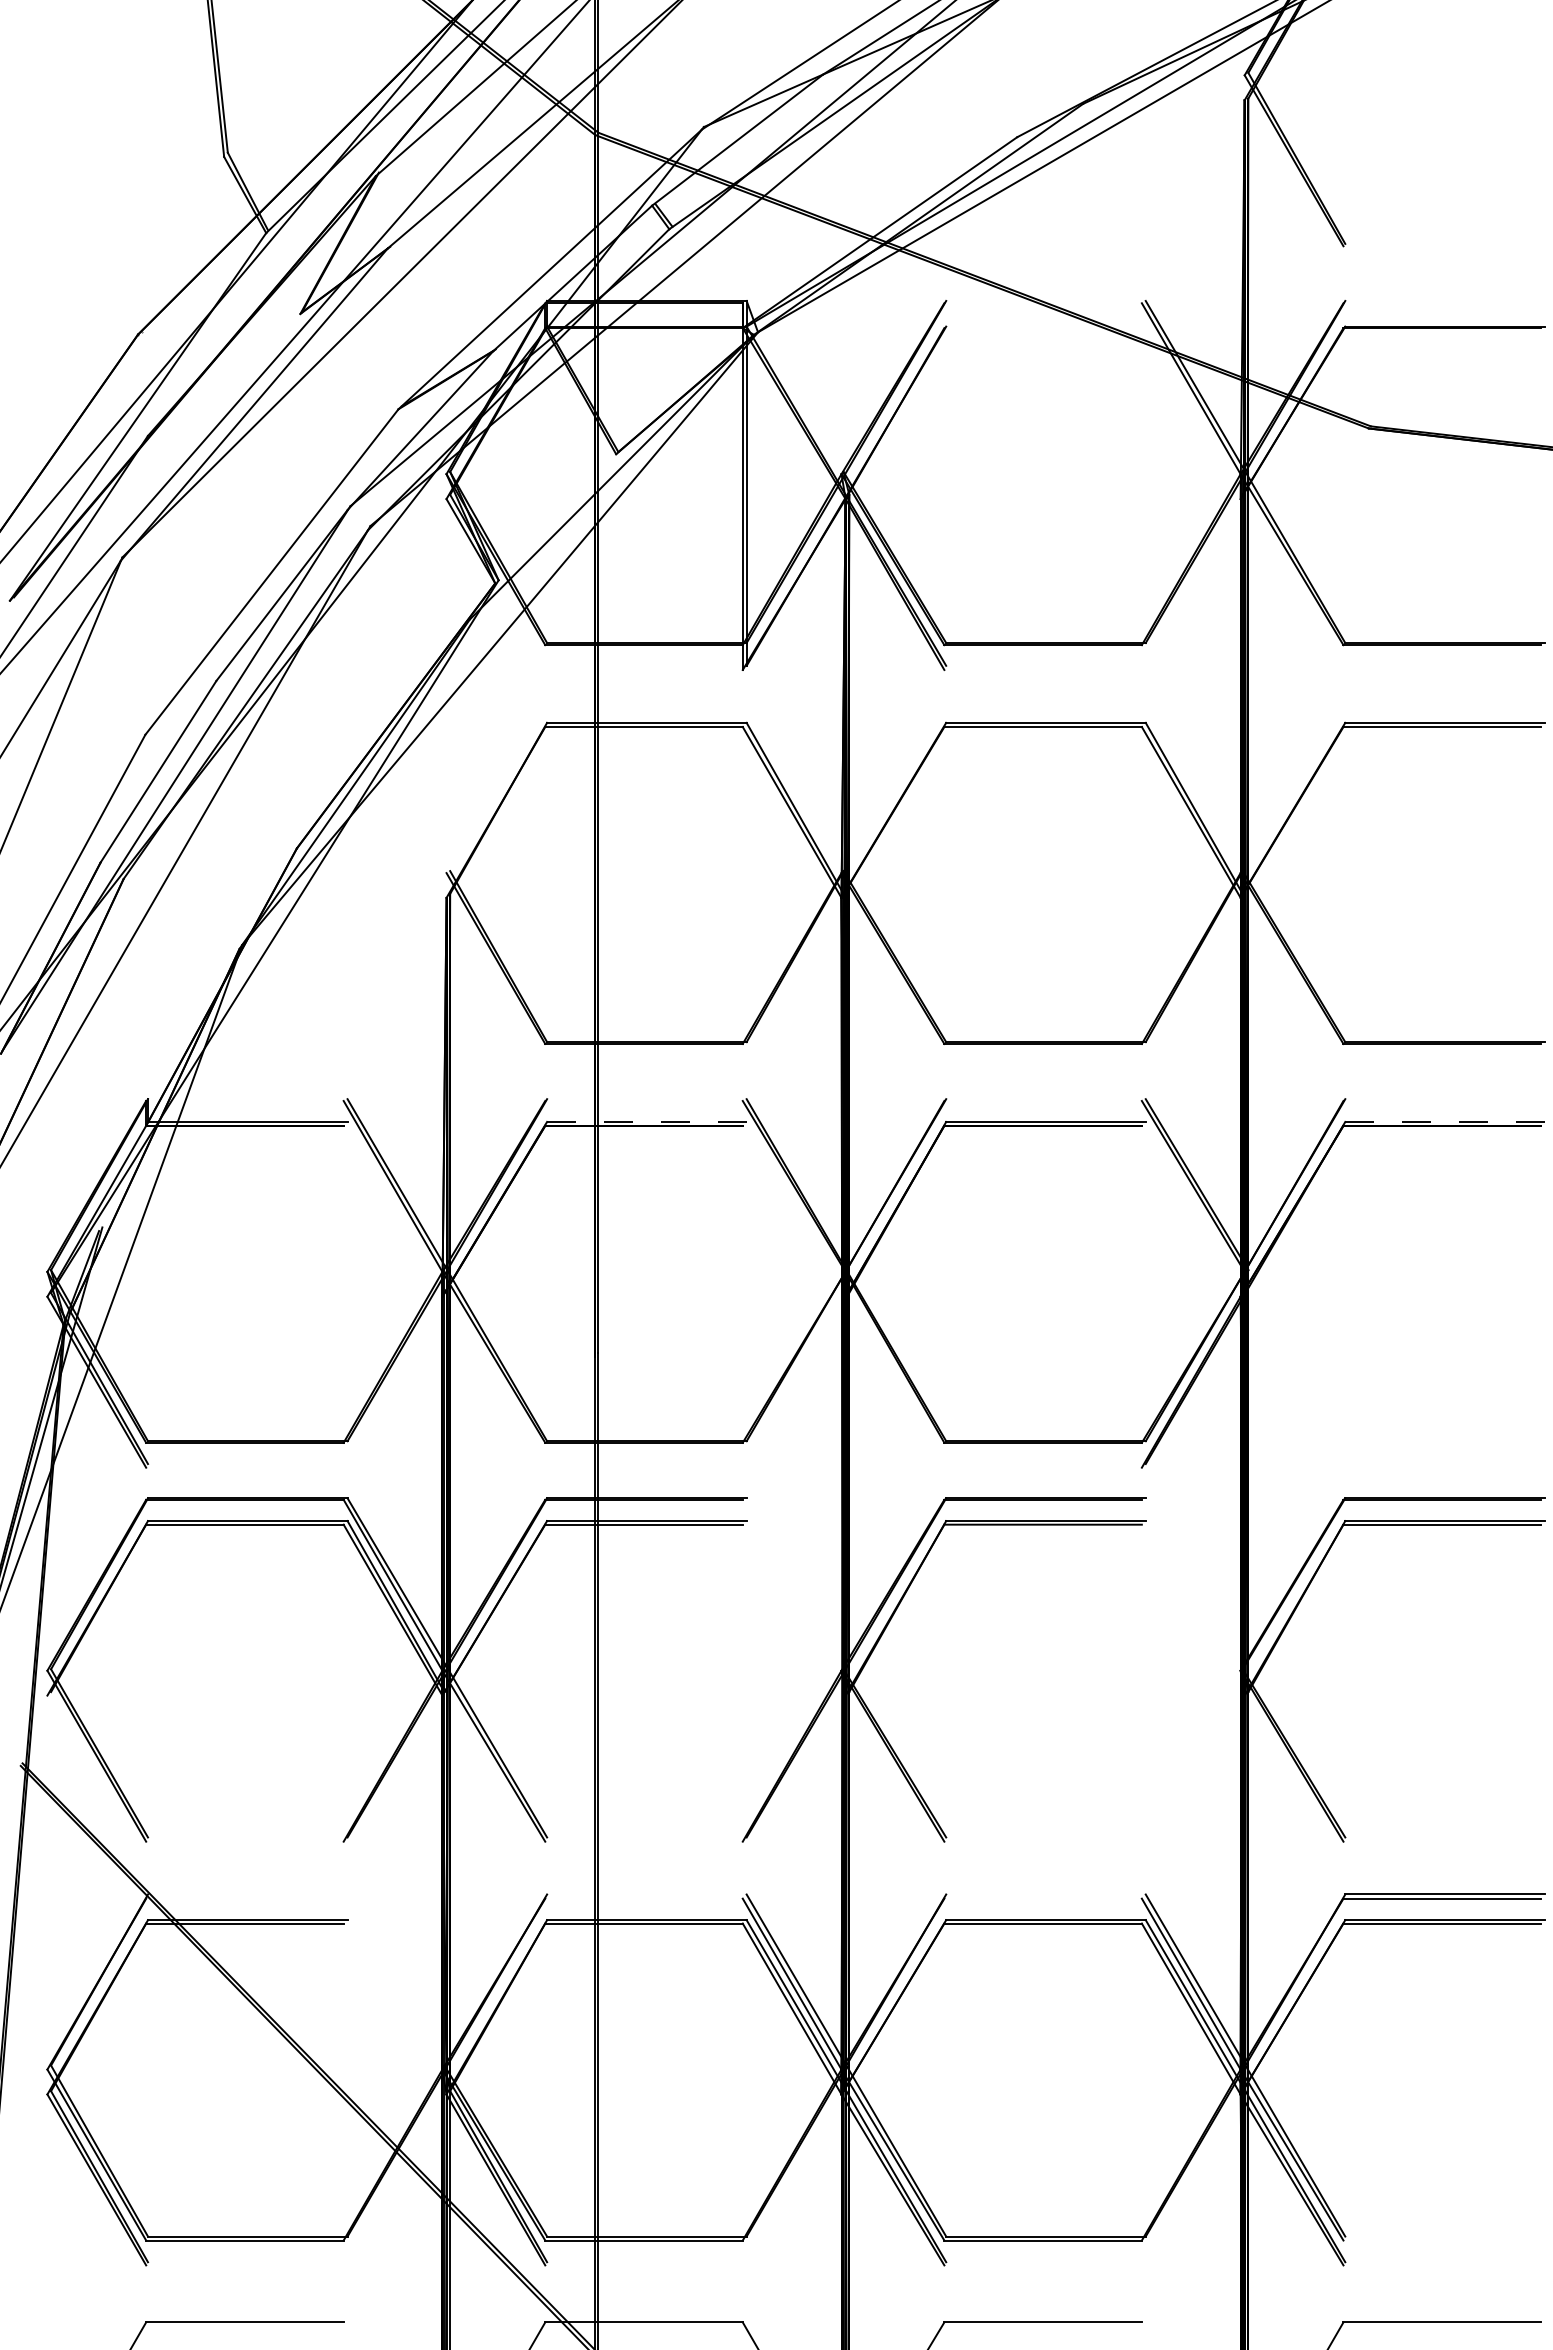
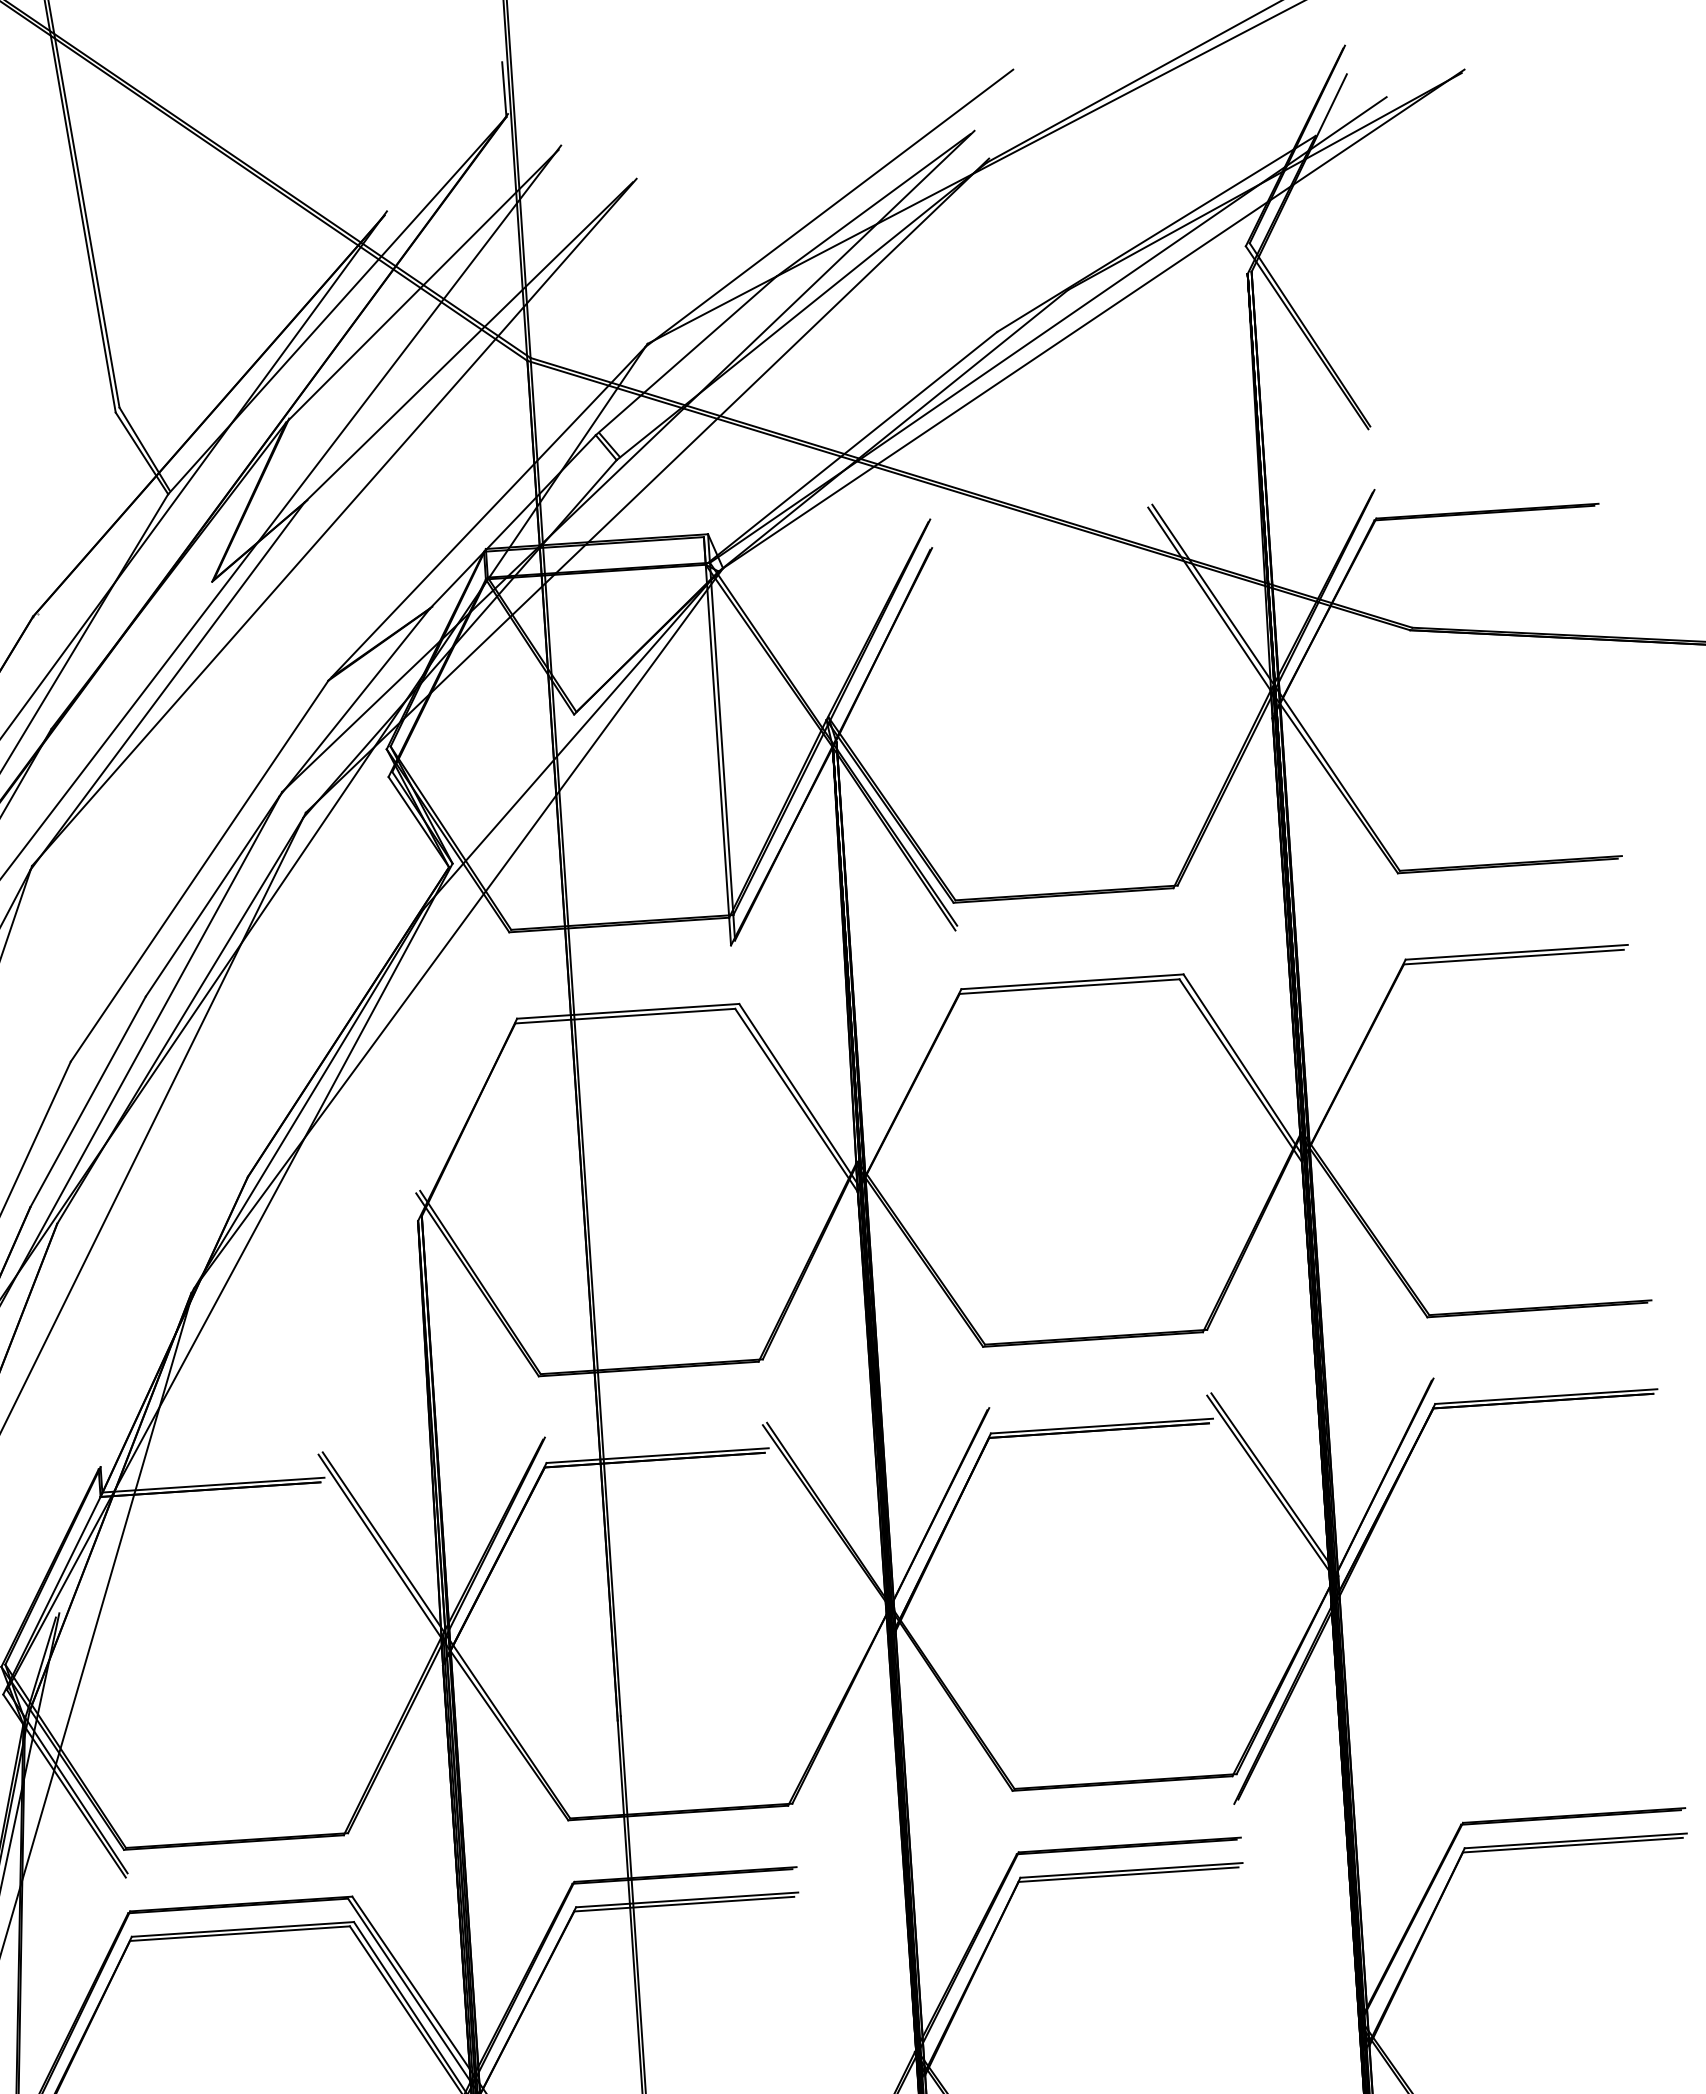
line: (646, 1121) -> (657, 1455), dashed -> solid
line: (1445, 1121) -> (1546, 1396), dashed -> solid

